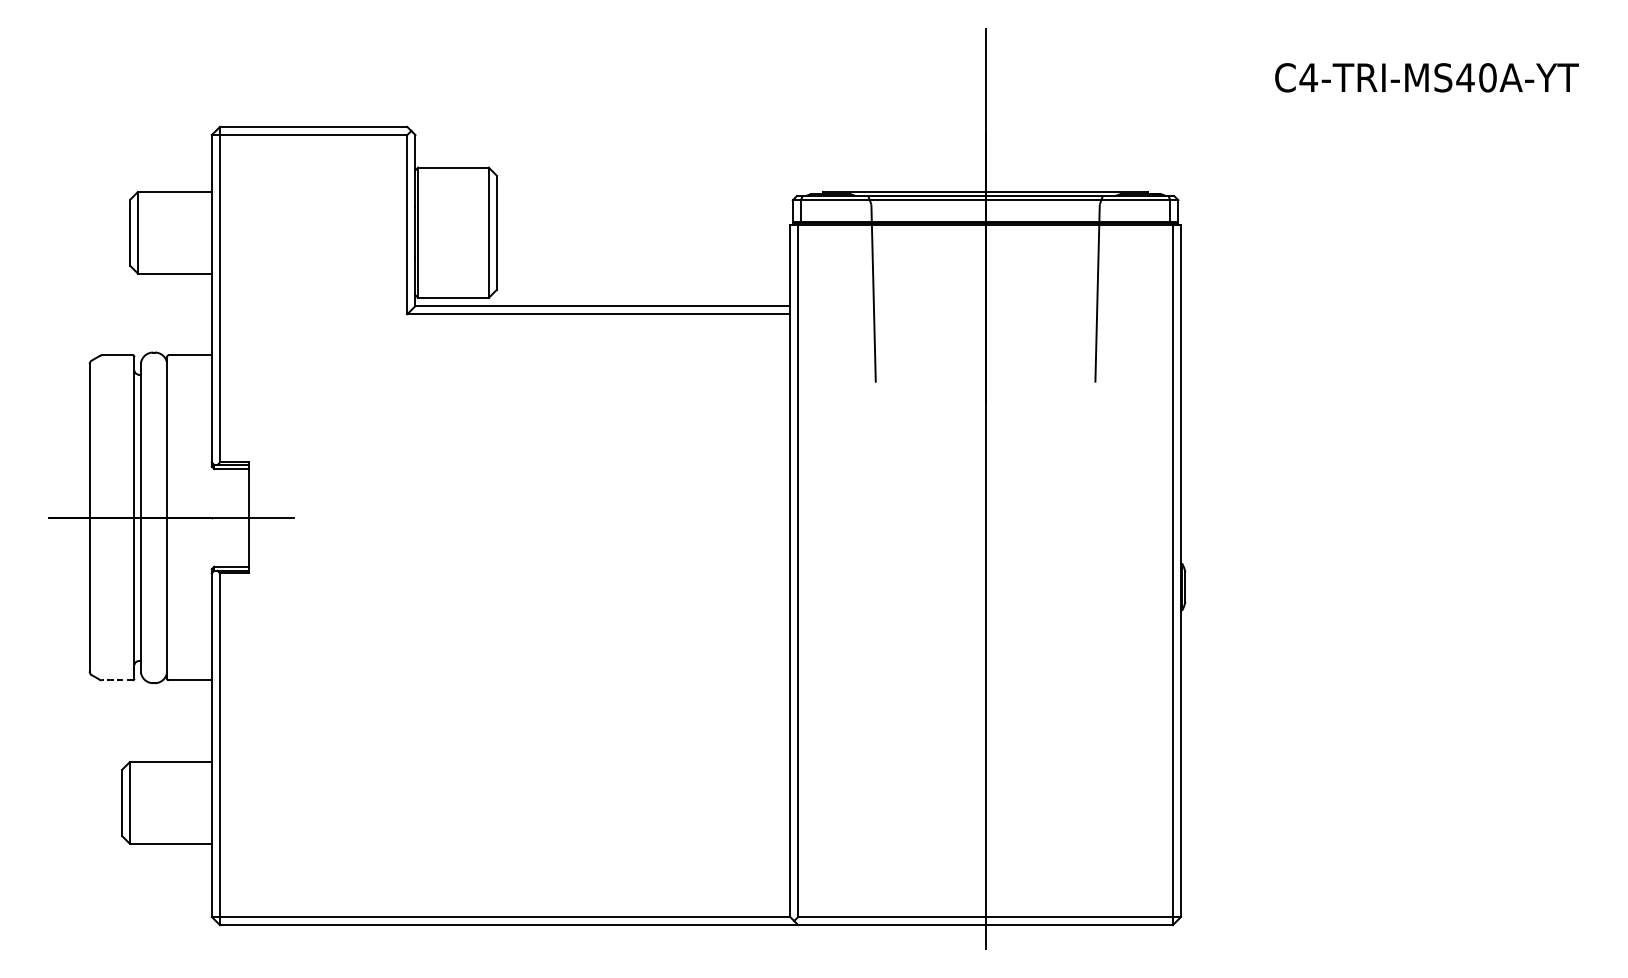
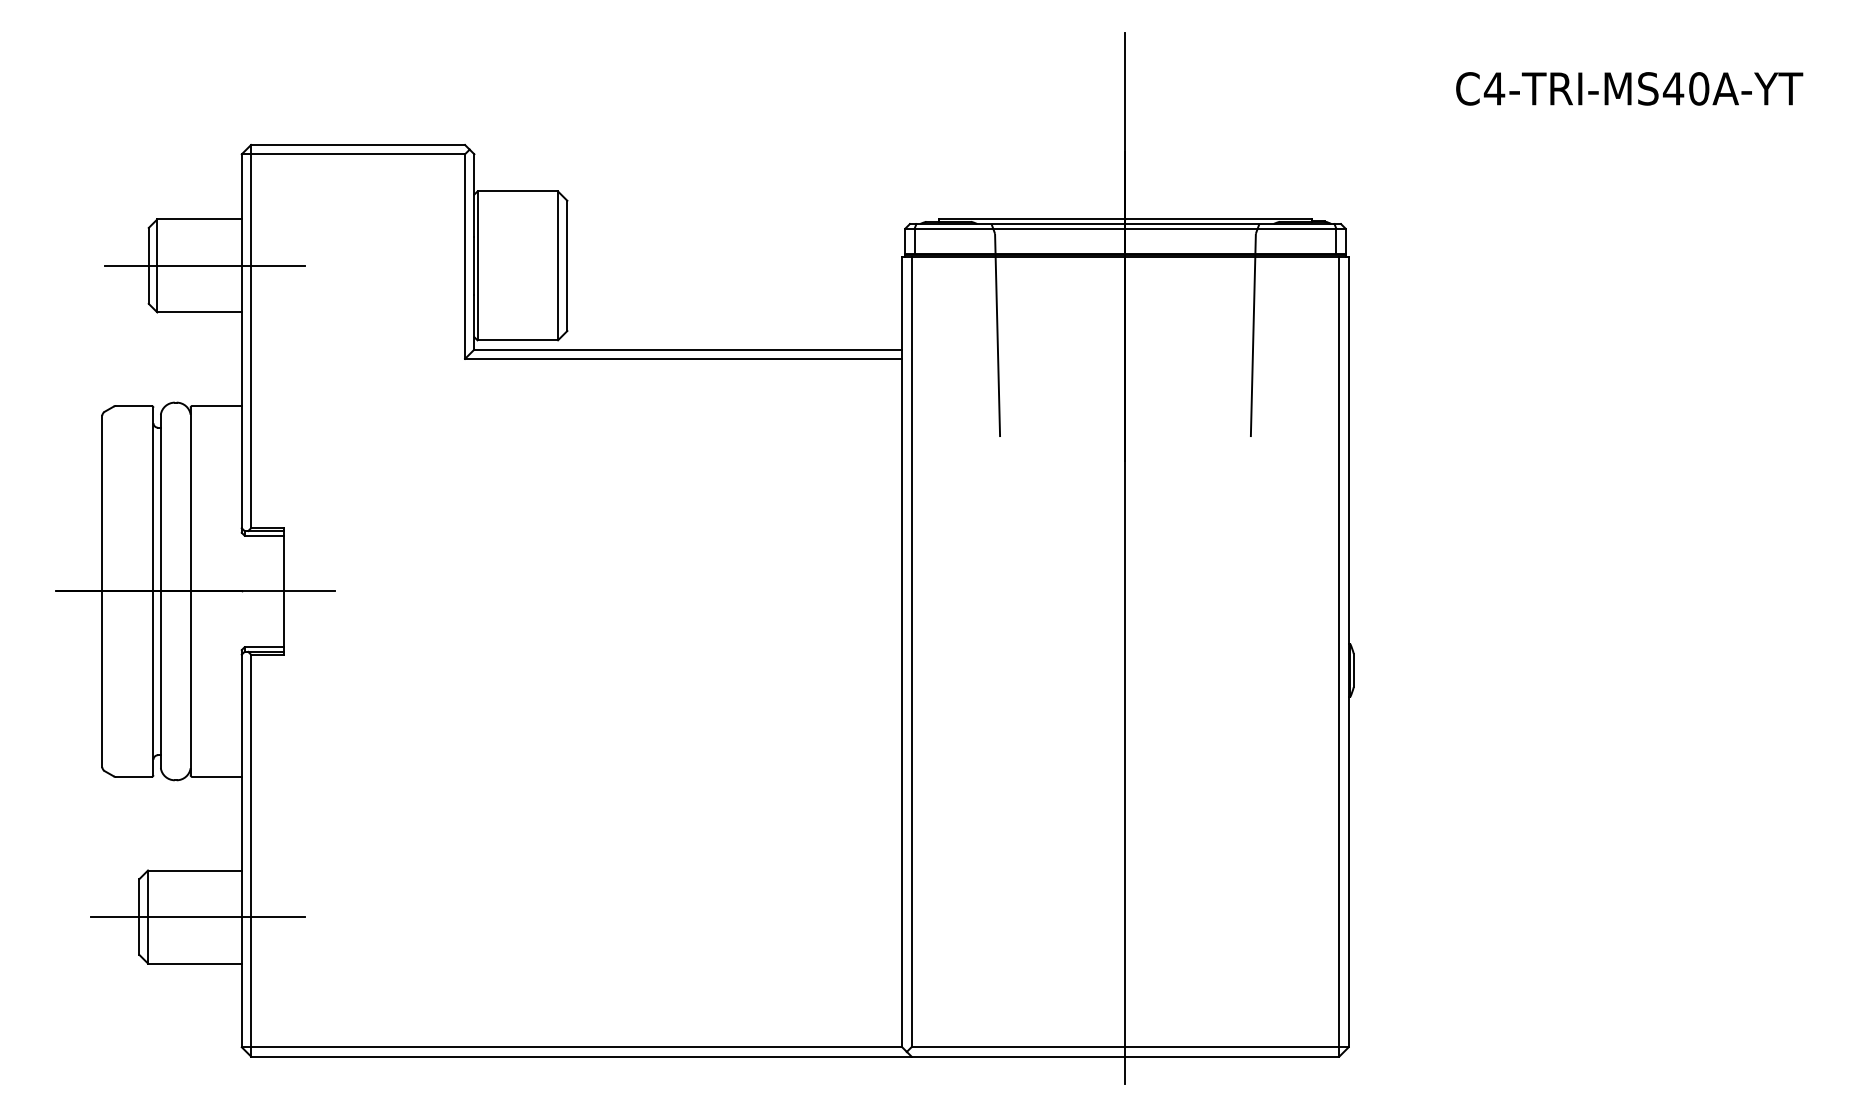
line: (179, 232) -> (204, 265), added
line: (117, 680) -> (133, 777), dashed -> solid
line: (173, 803) -> (198, 917), added

